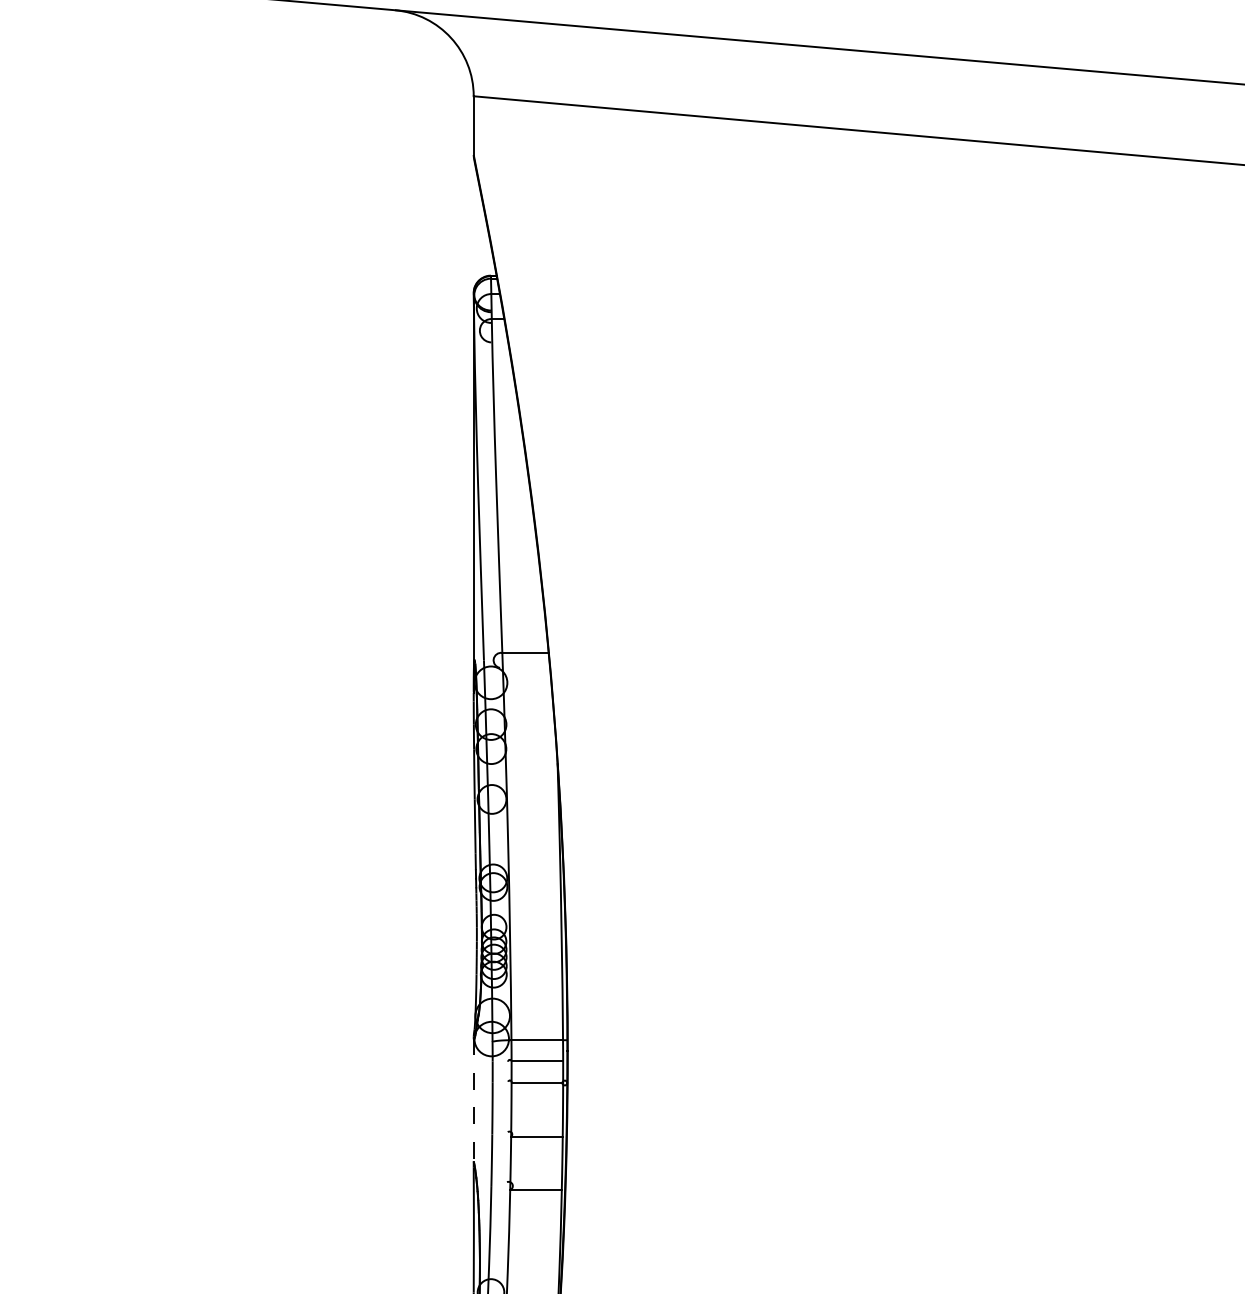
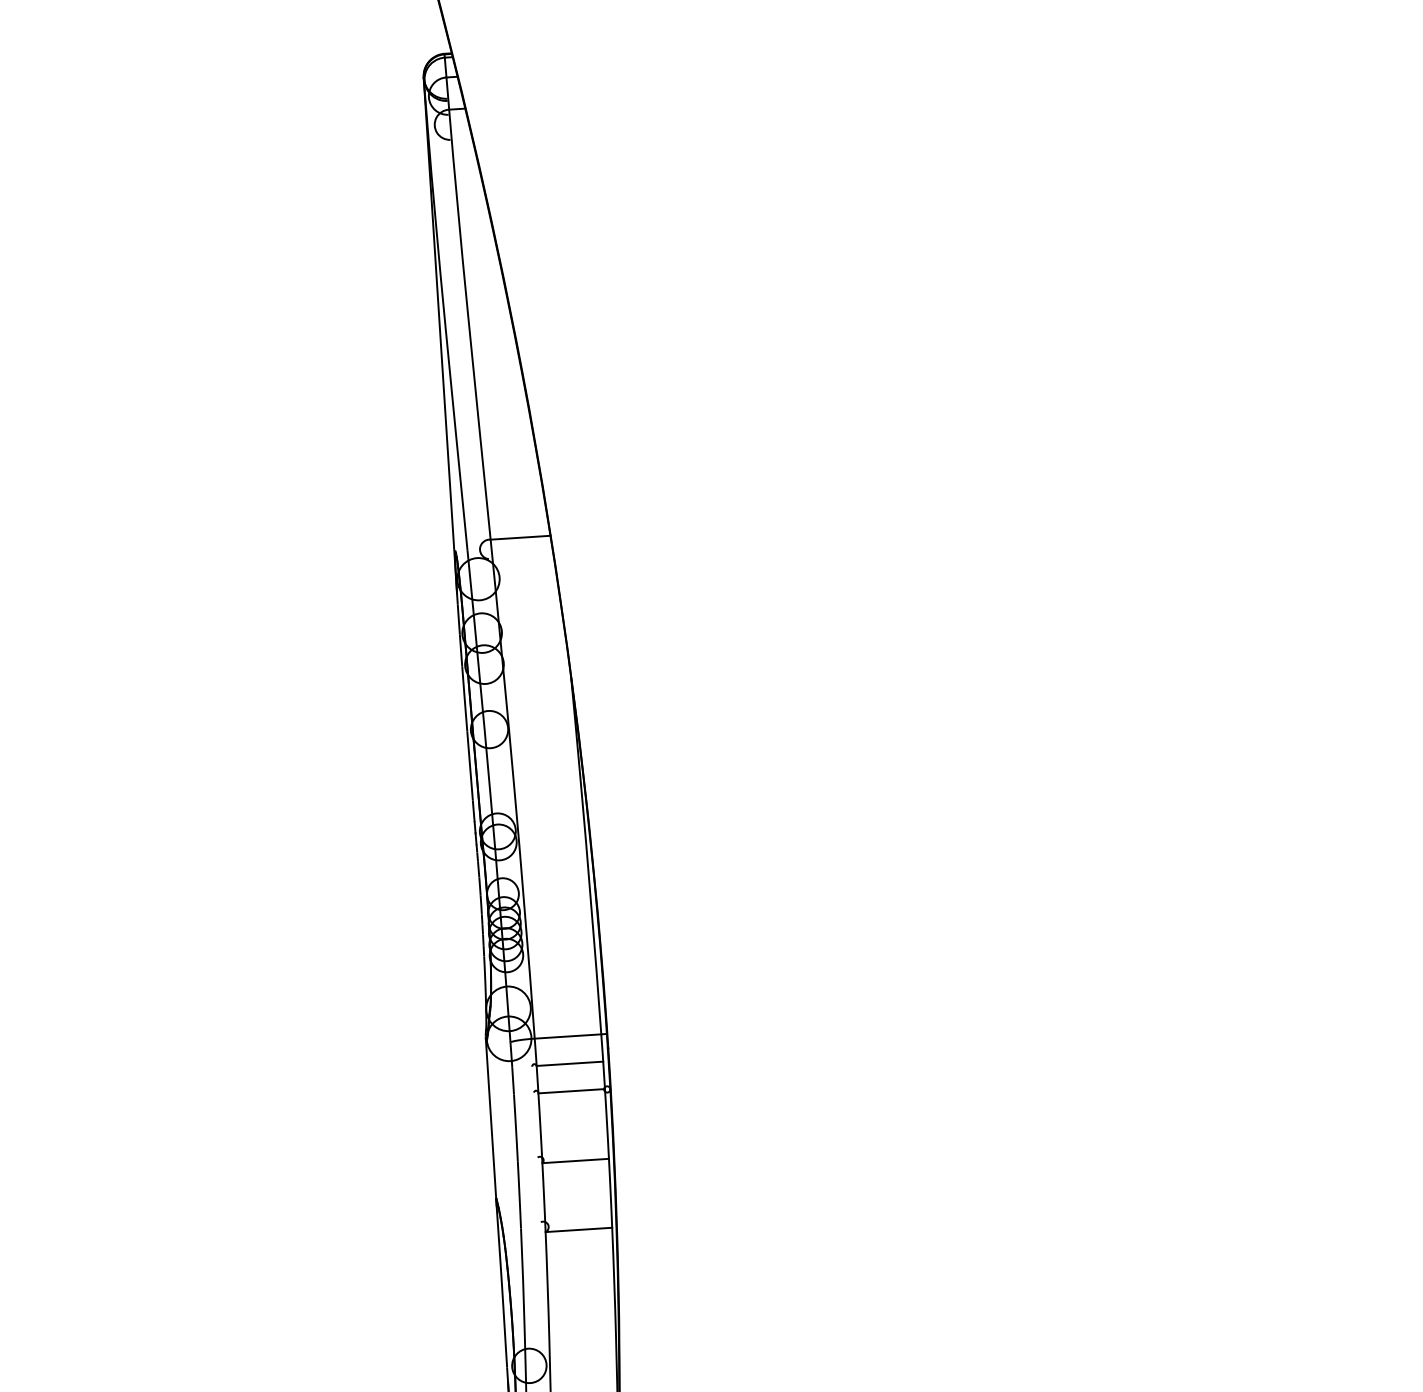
line: (473, 1102) -> (490, 1122), dashed -> solid

